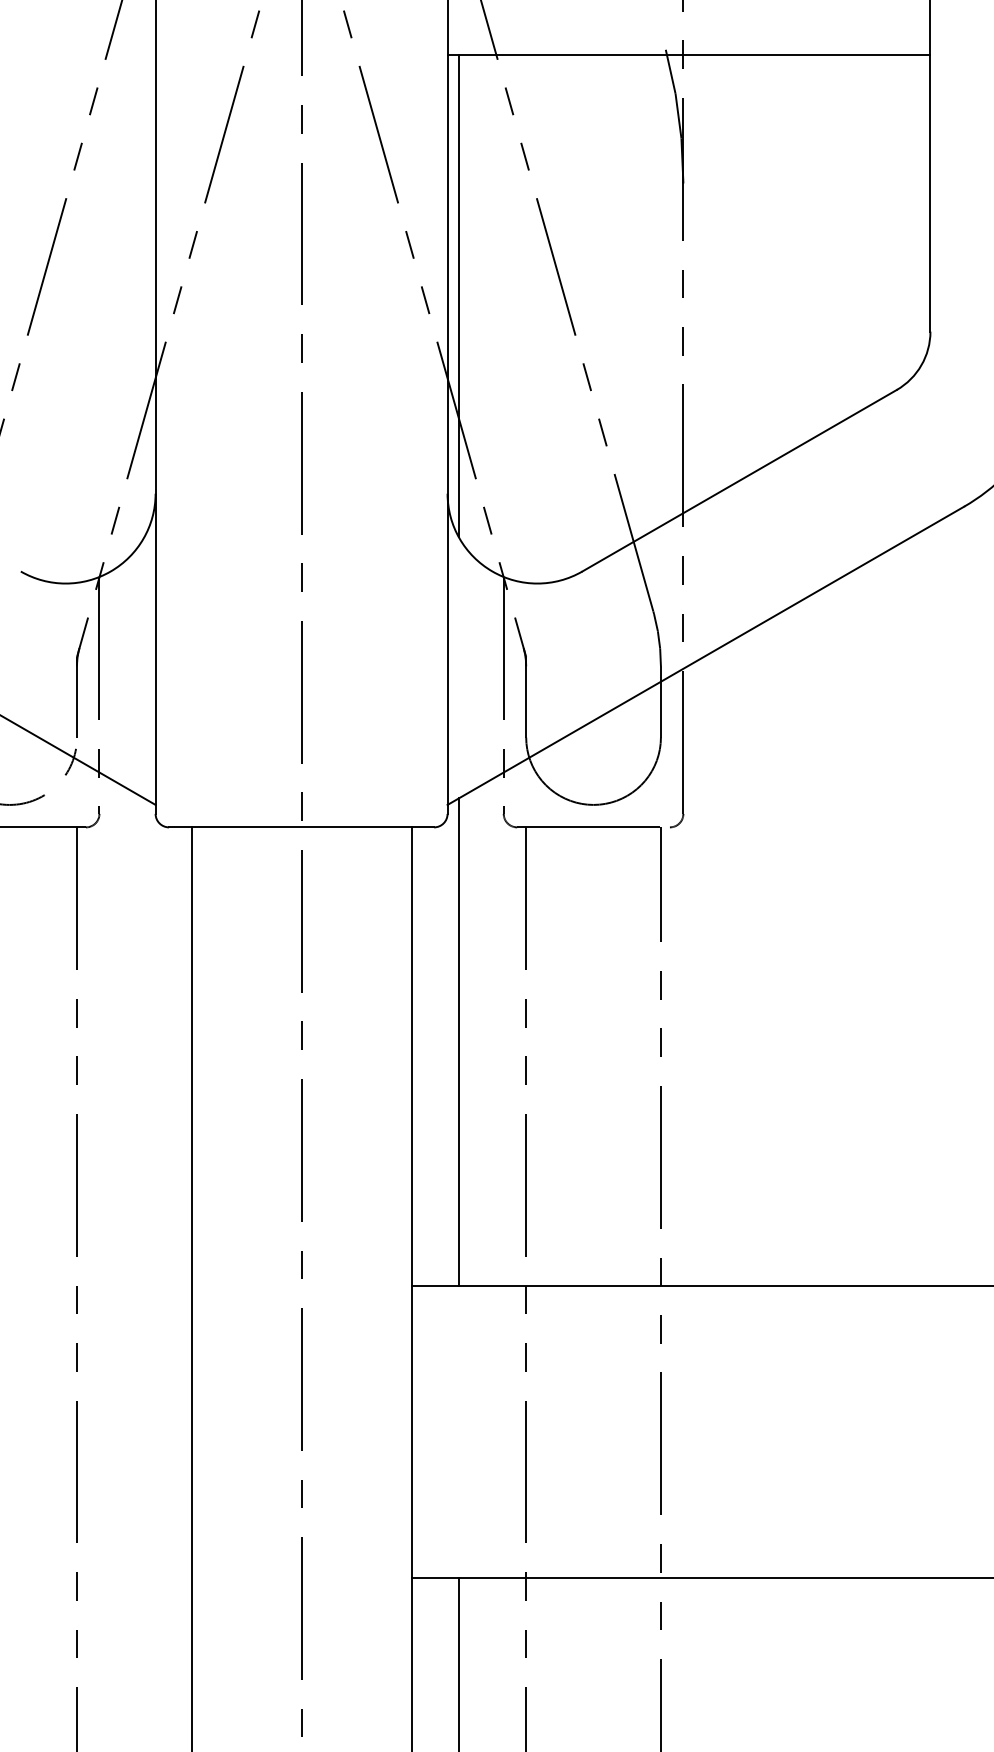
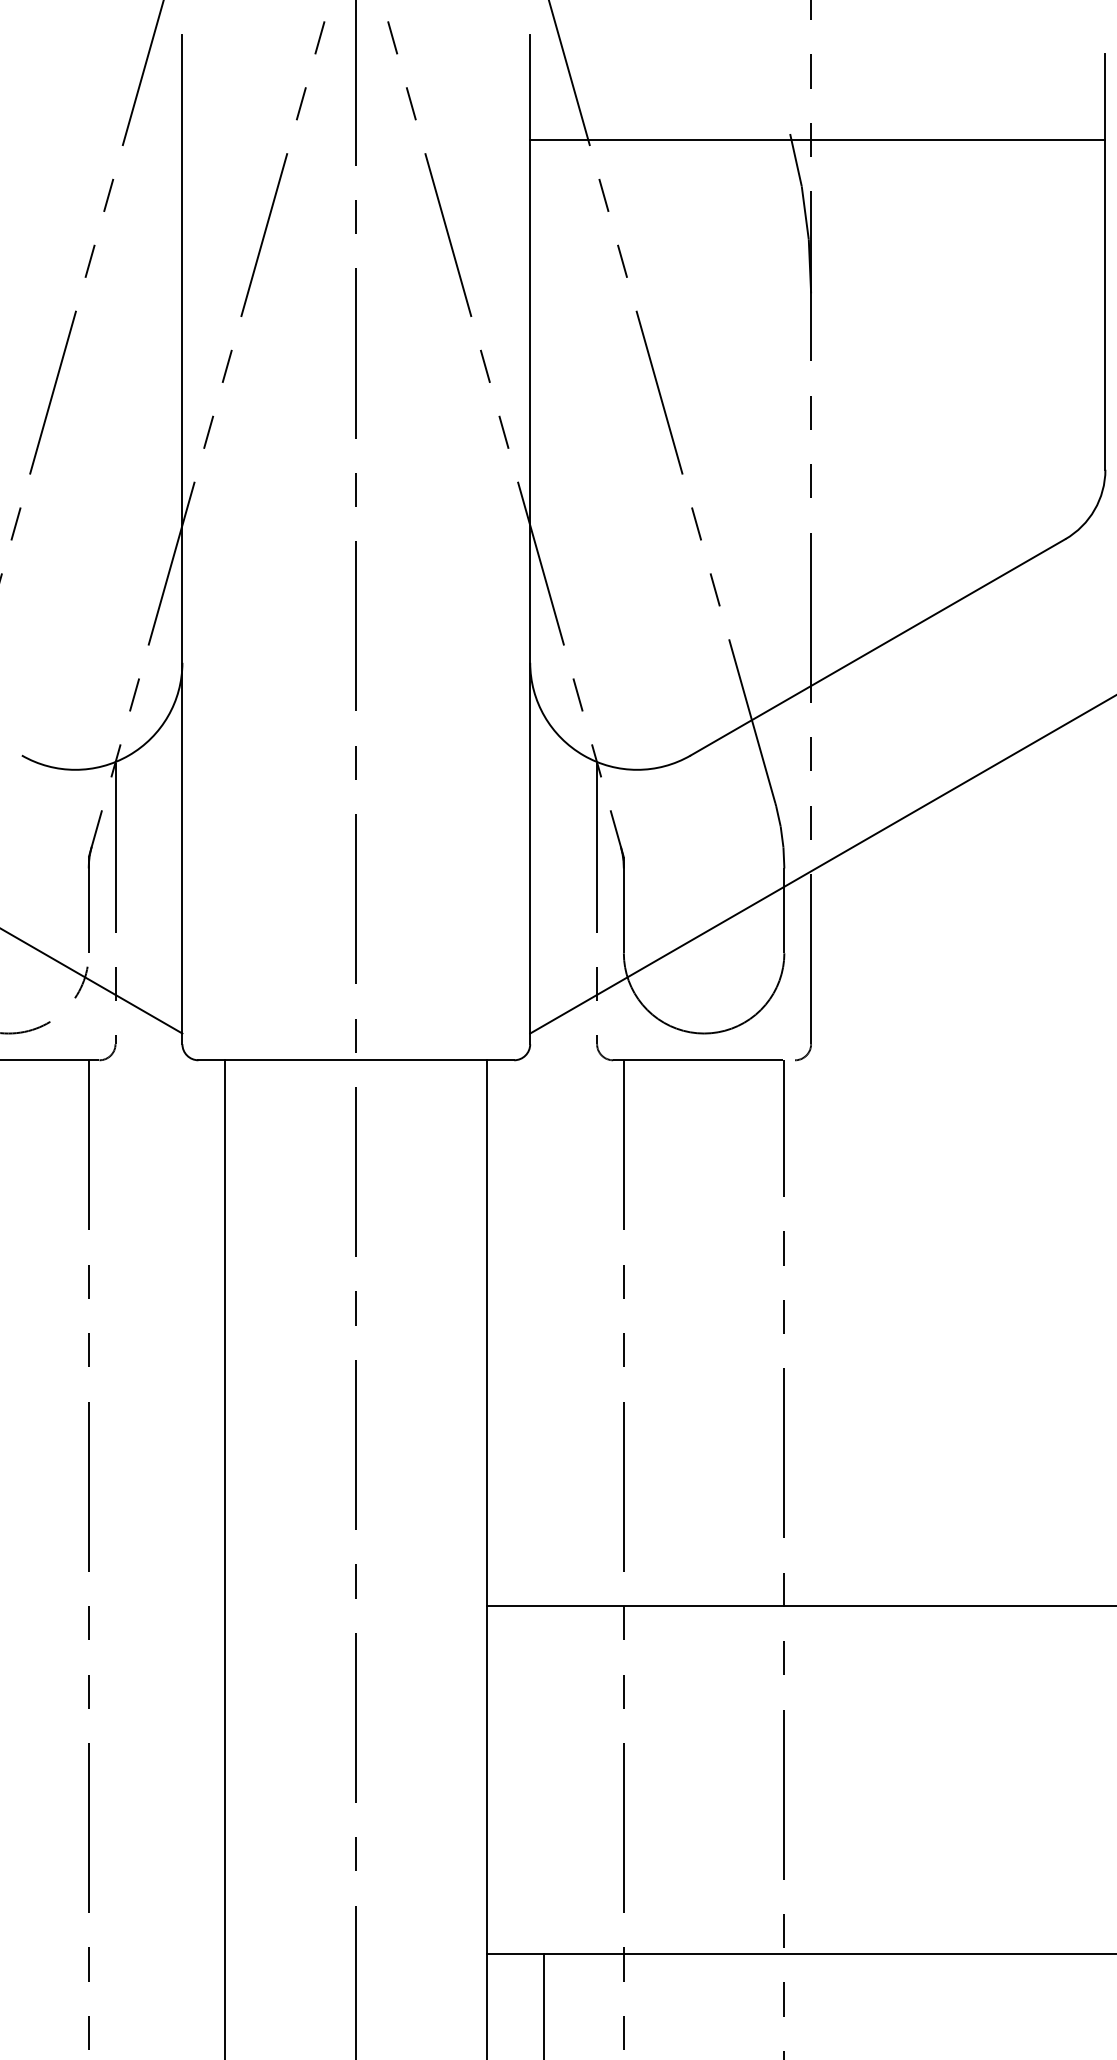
line: (458, 295) -> (543, 426), removed
line: (458, 1041) -> (543, 1315), removed

